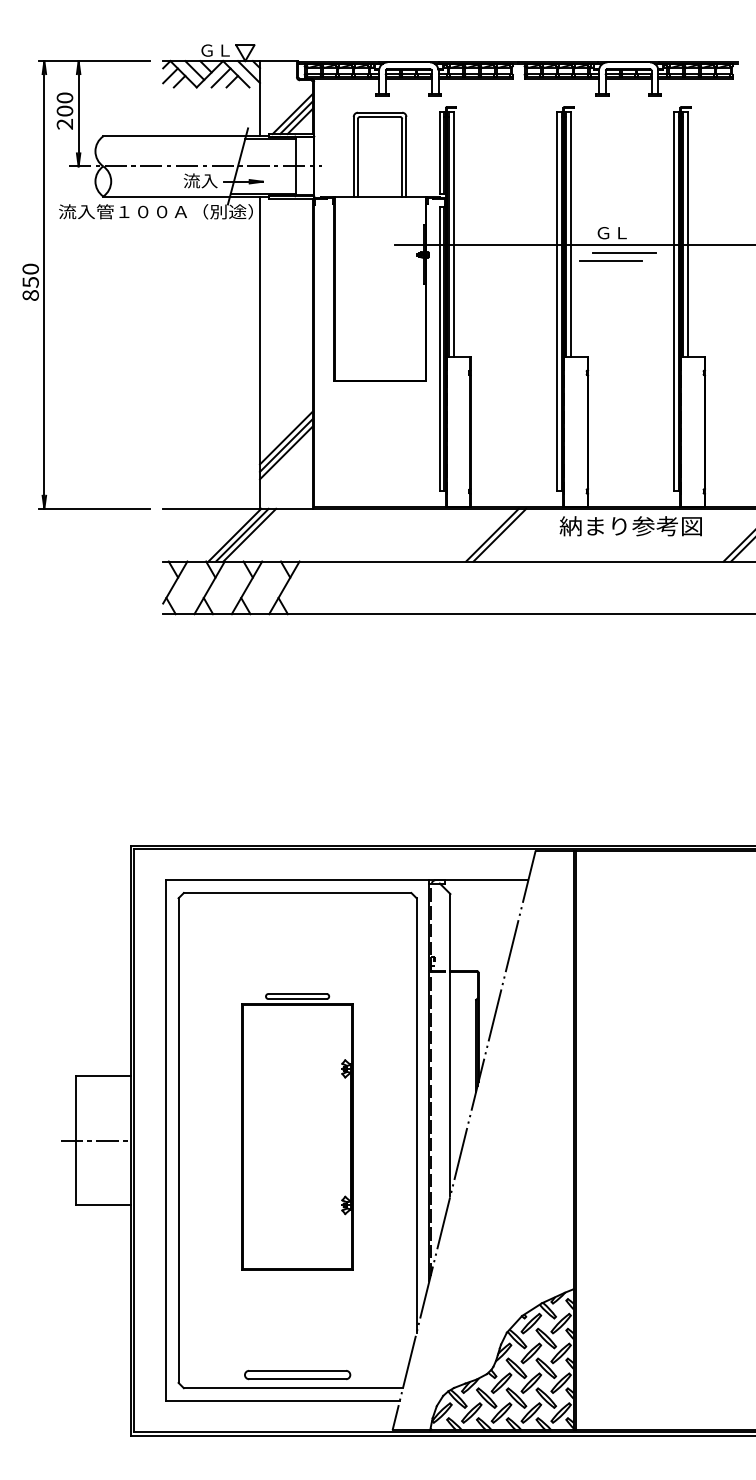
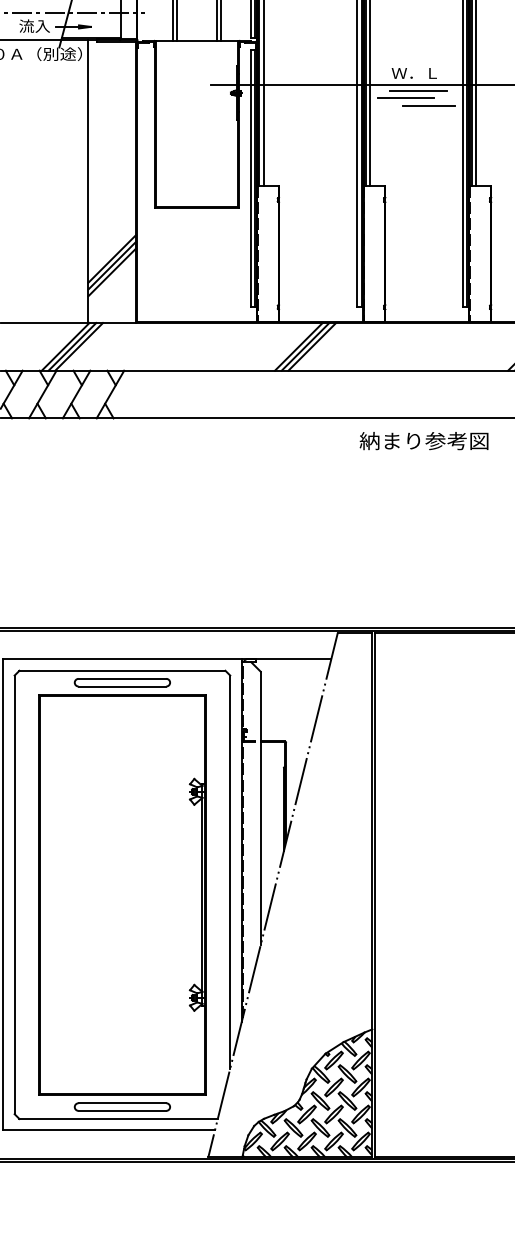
text: (620, 233) -> (414, 73), ＧＬ -> Ｗ．Ｌ
line: (635, 268) -> (428, 105), added
text: (630, 526) -> (423, 441), moved
line: (507, 534) -> (312, 346), added
part: (297, 1131) -> (122, 886), size x1.67

